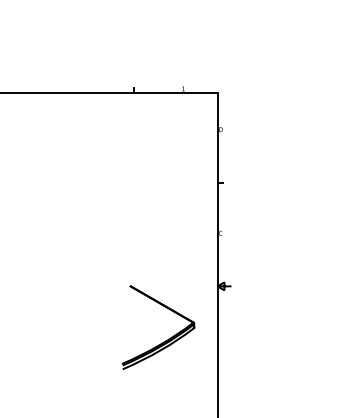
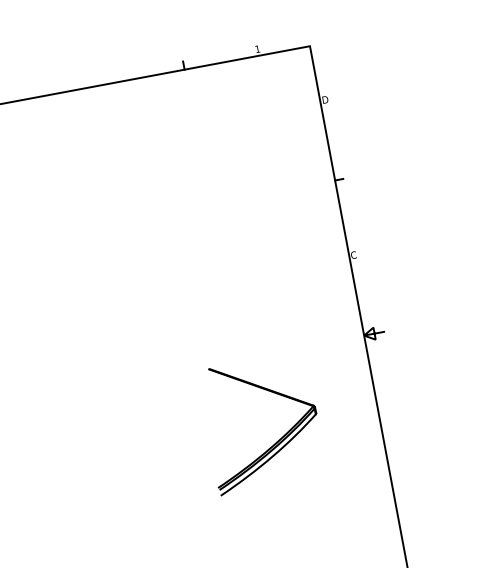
part: (165, 340) -> (276, 440), moved

